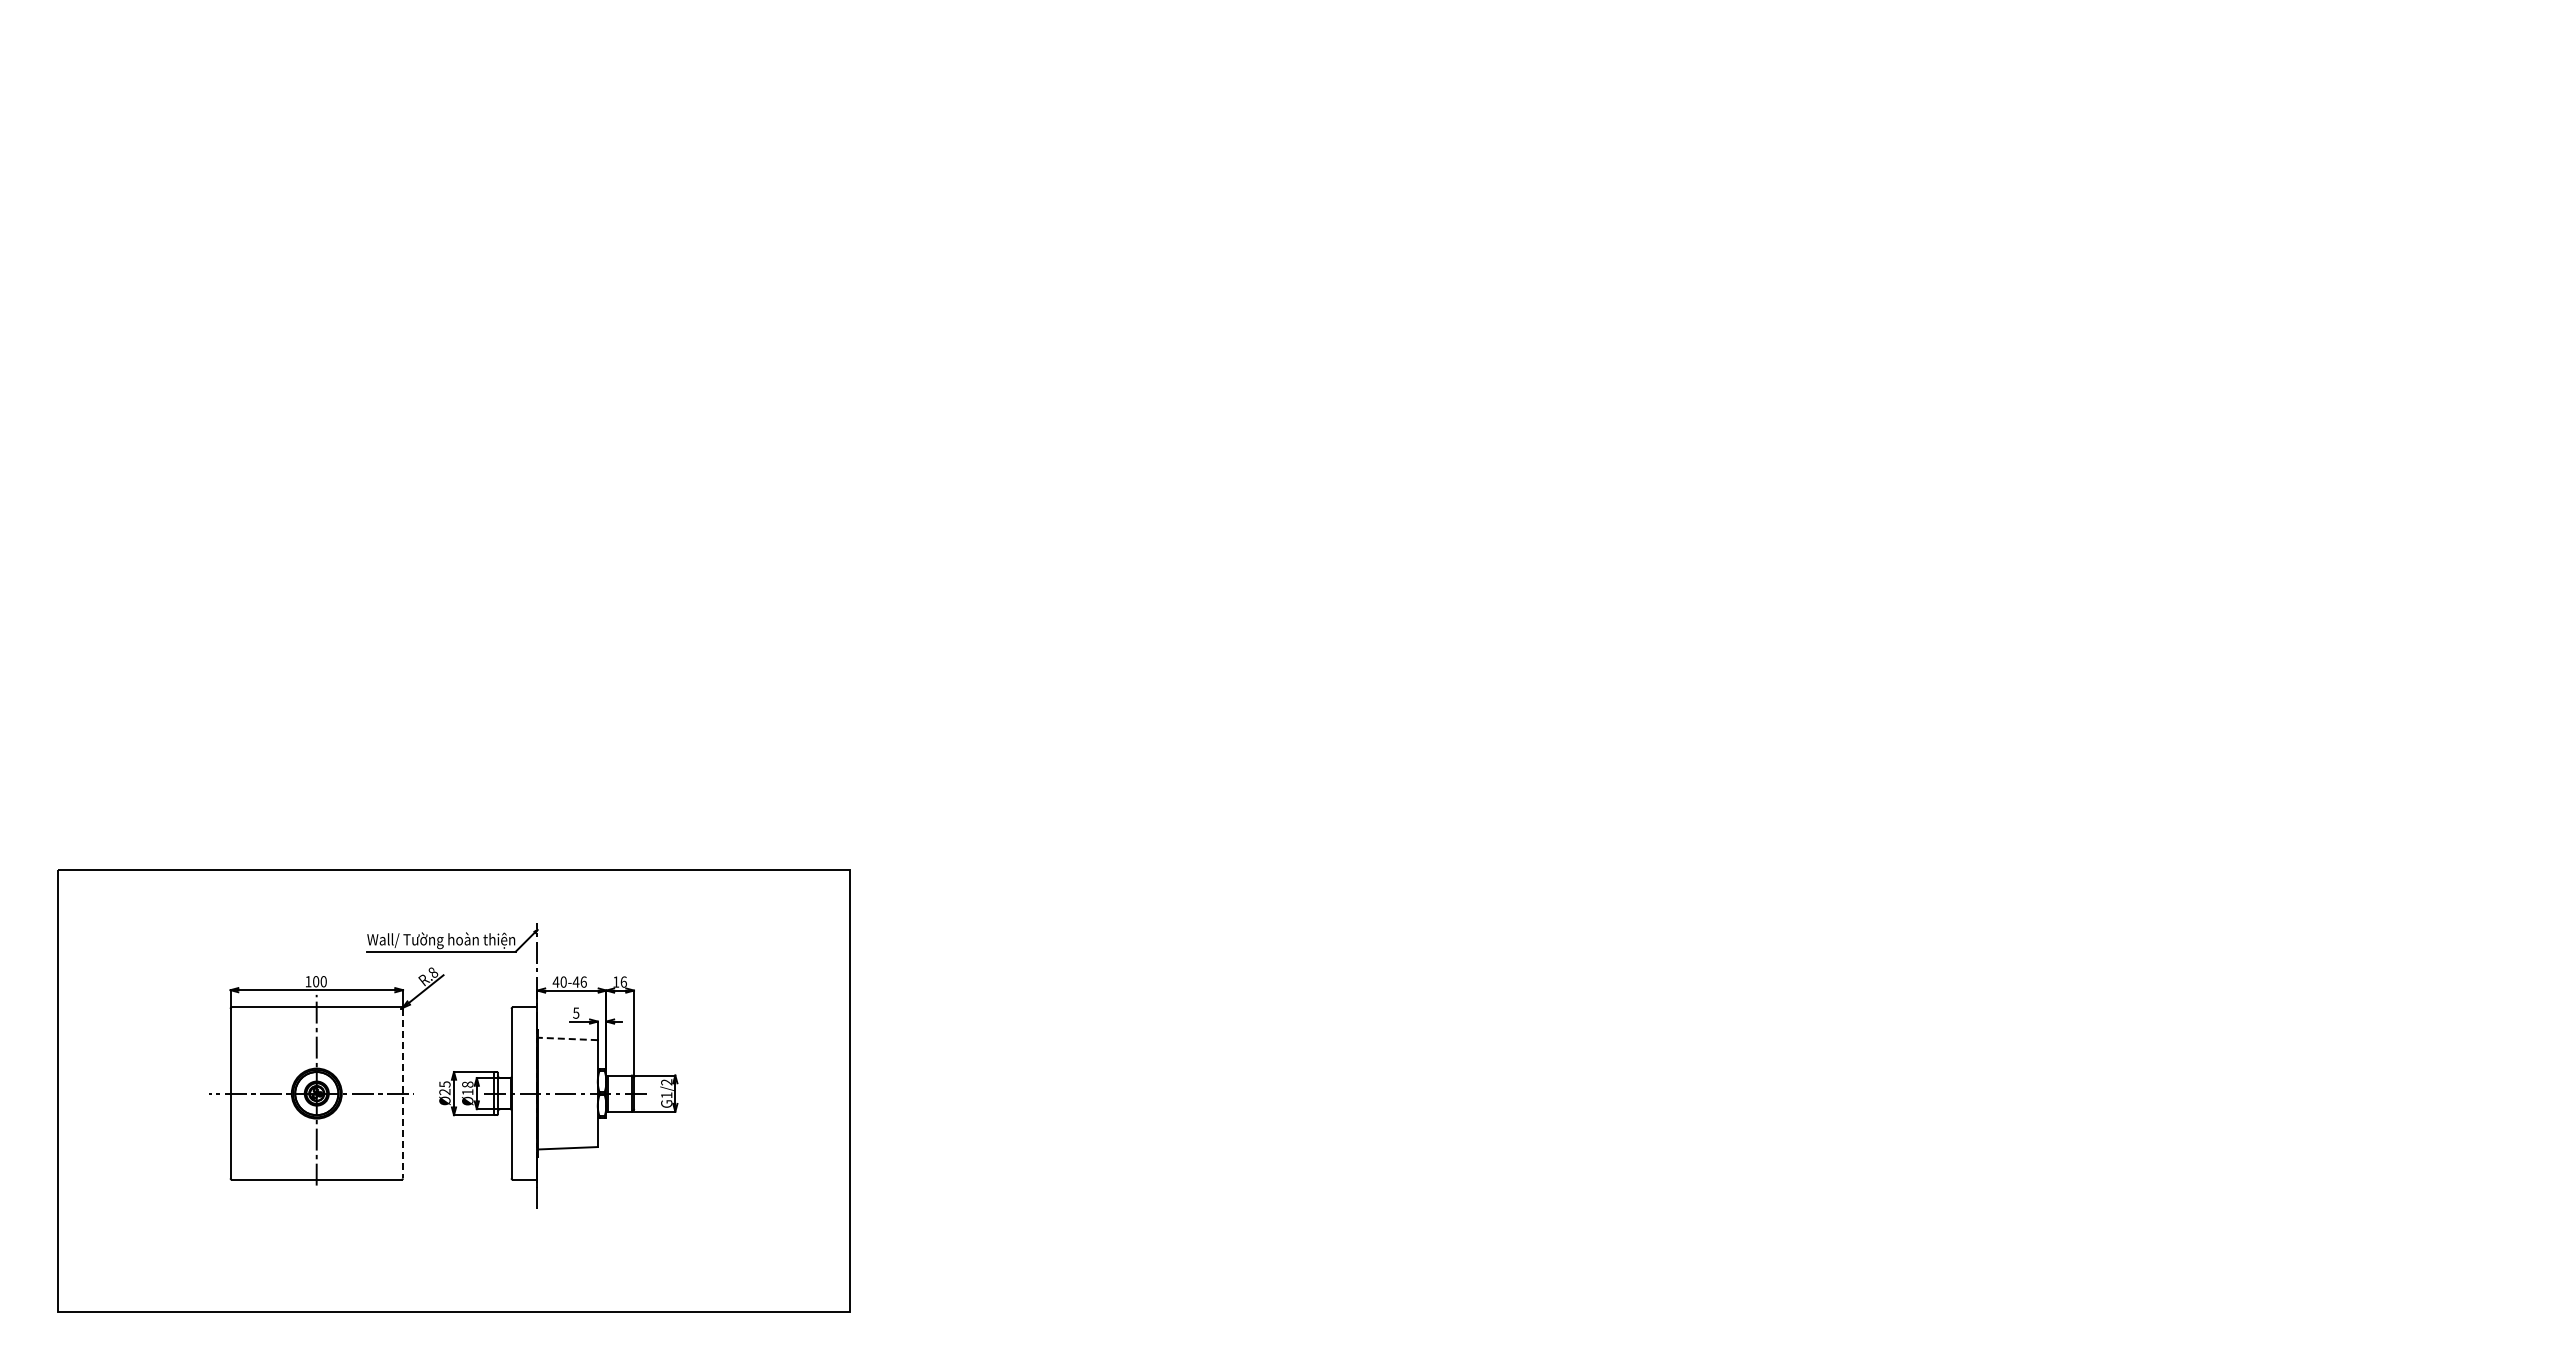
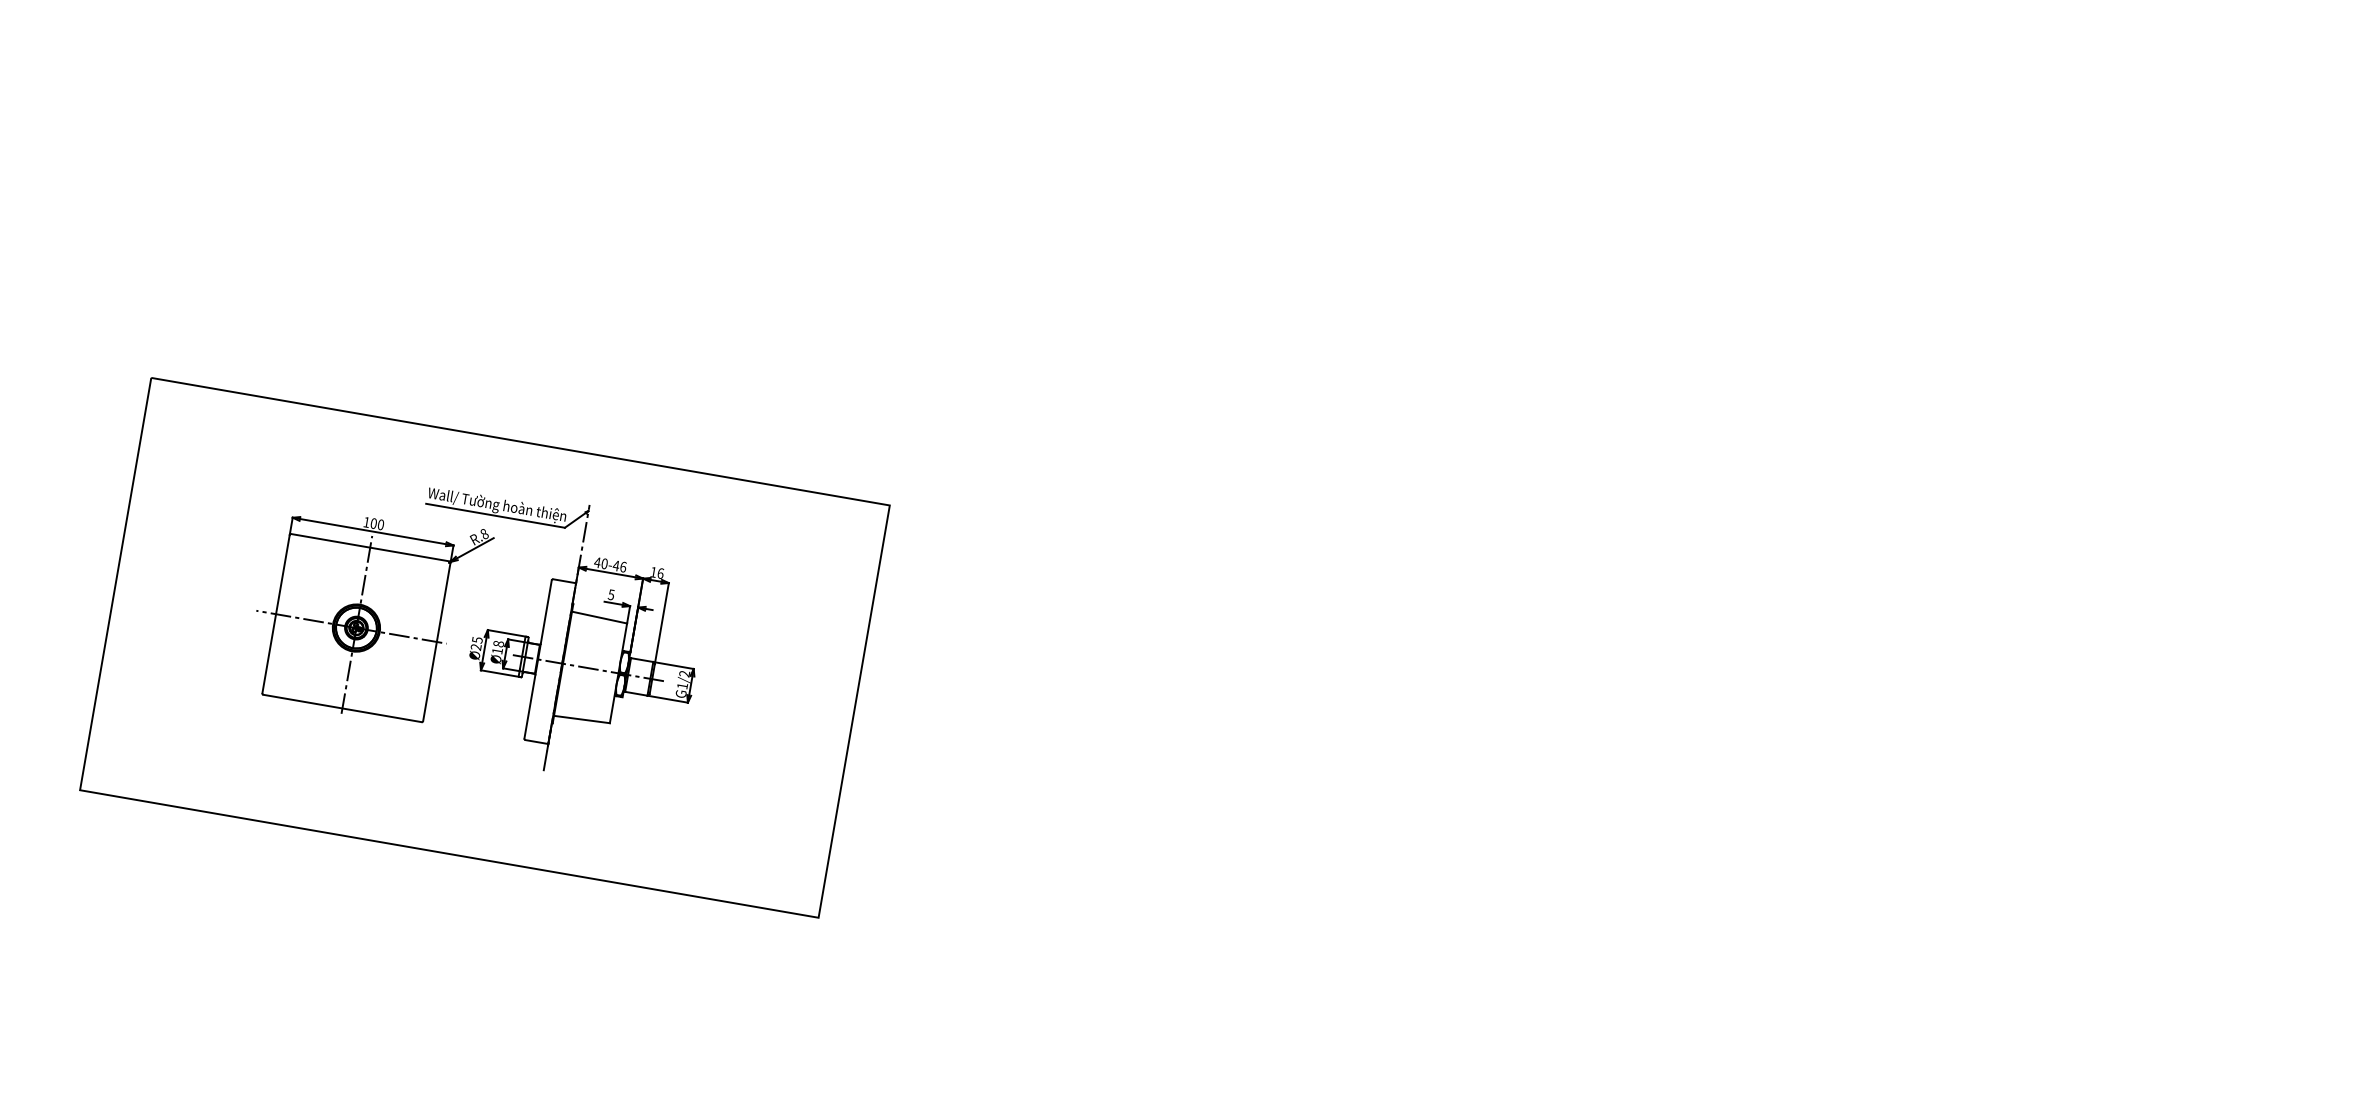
line: (568, 1038) -> (600, 617), dashed -> solid
line: (403, 1093) -> (437, 641), dashed -> solid

